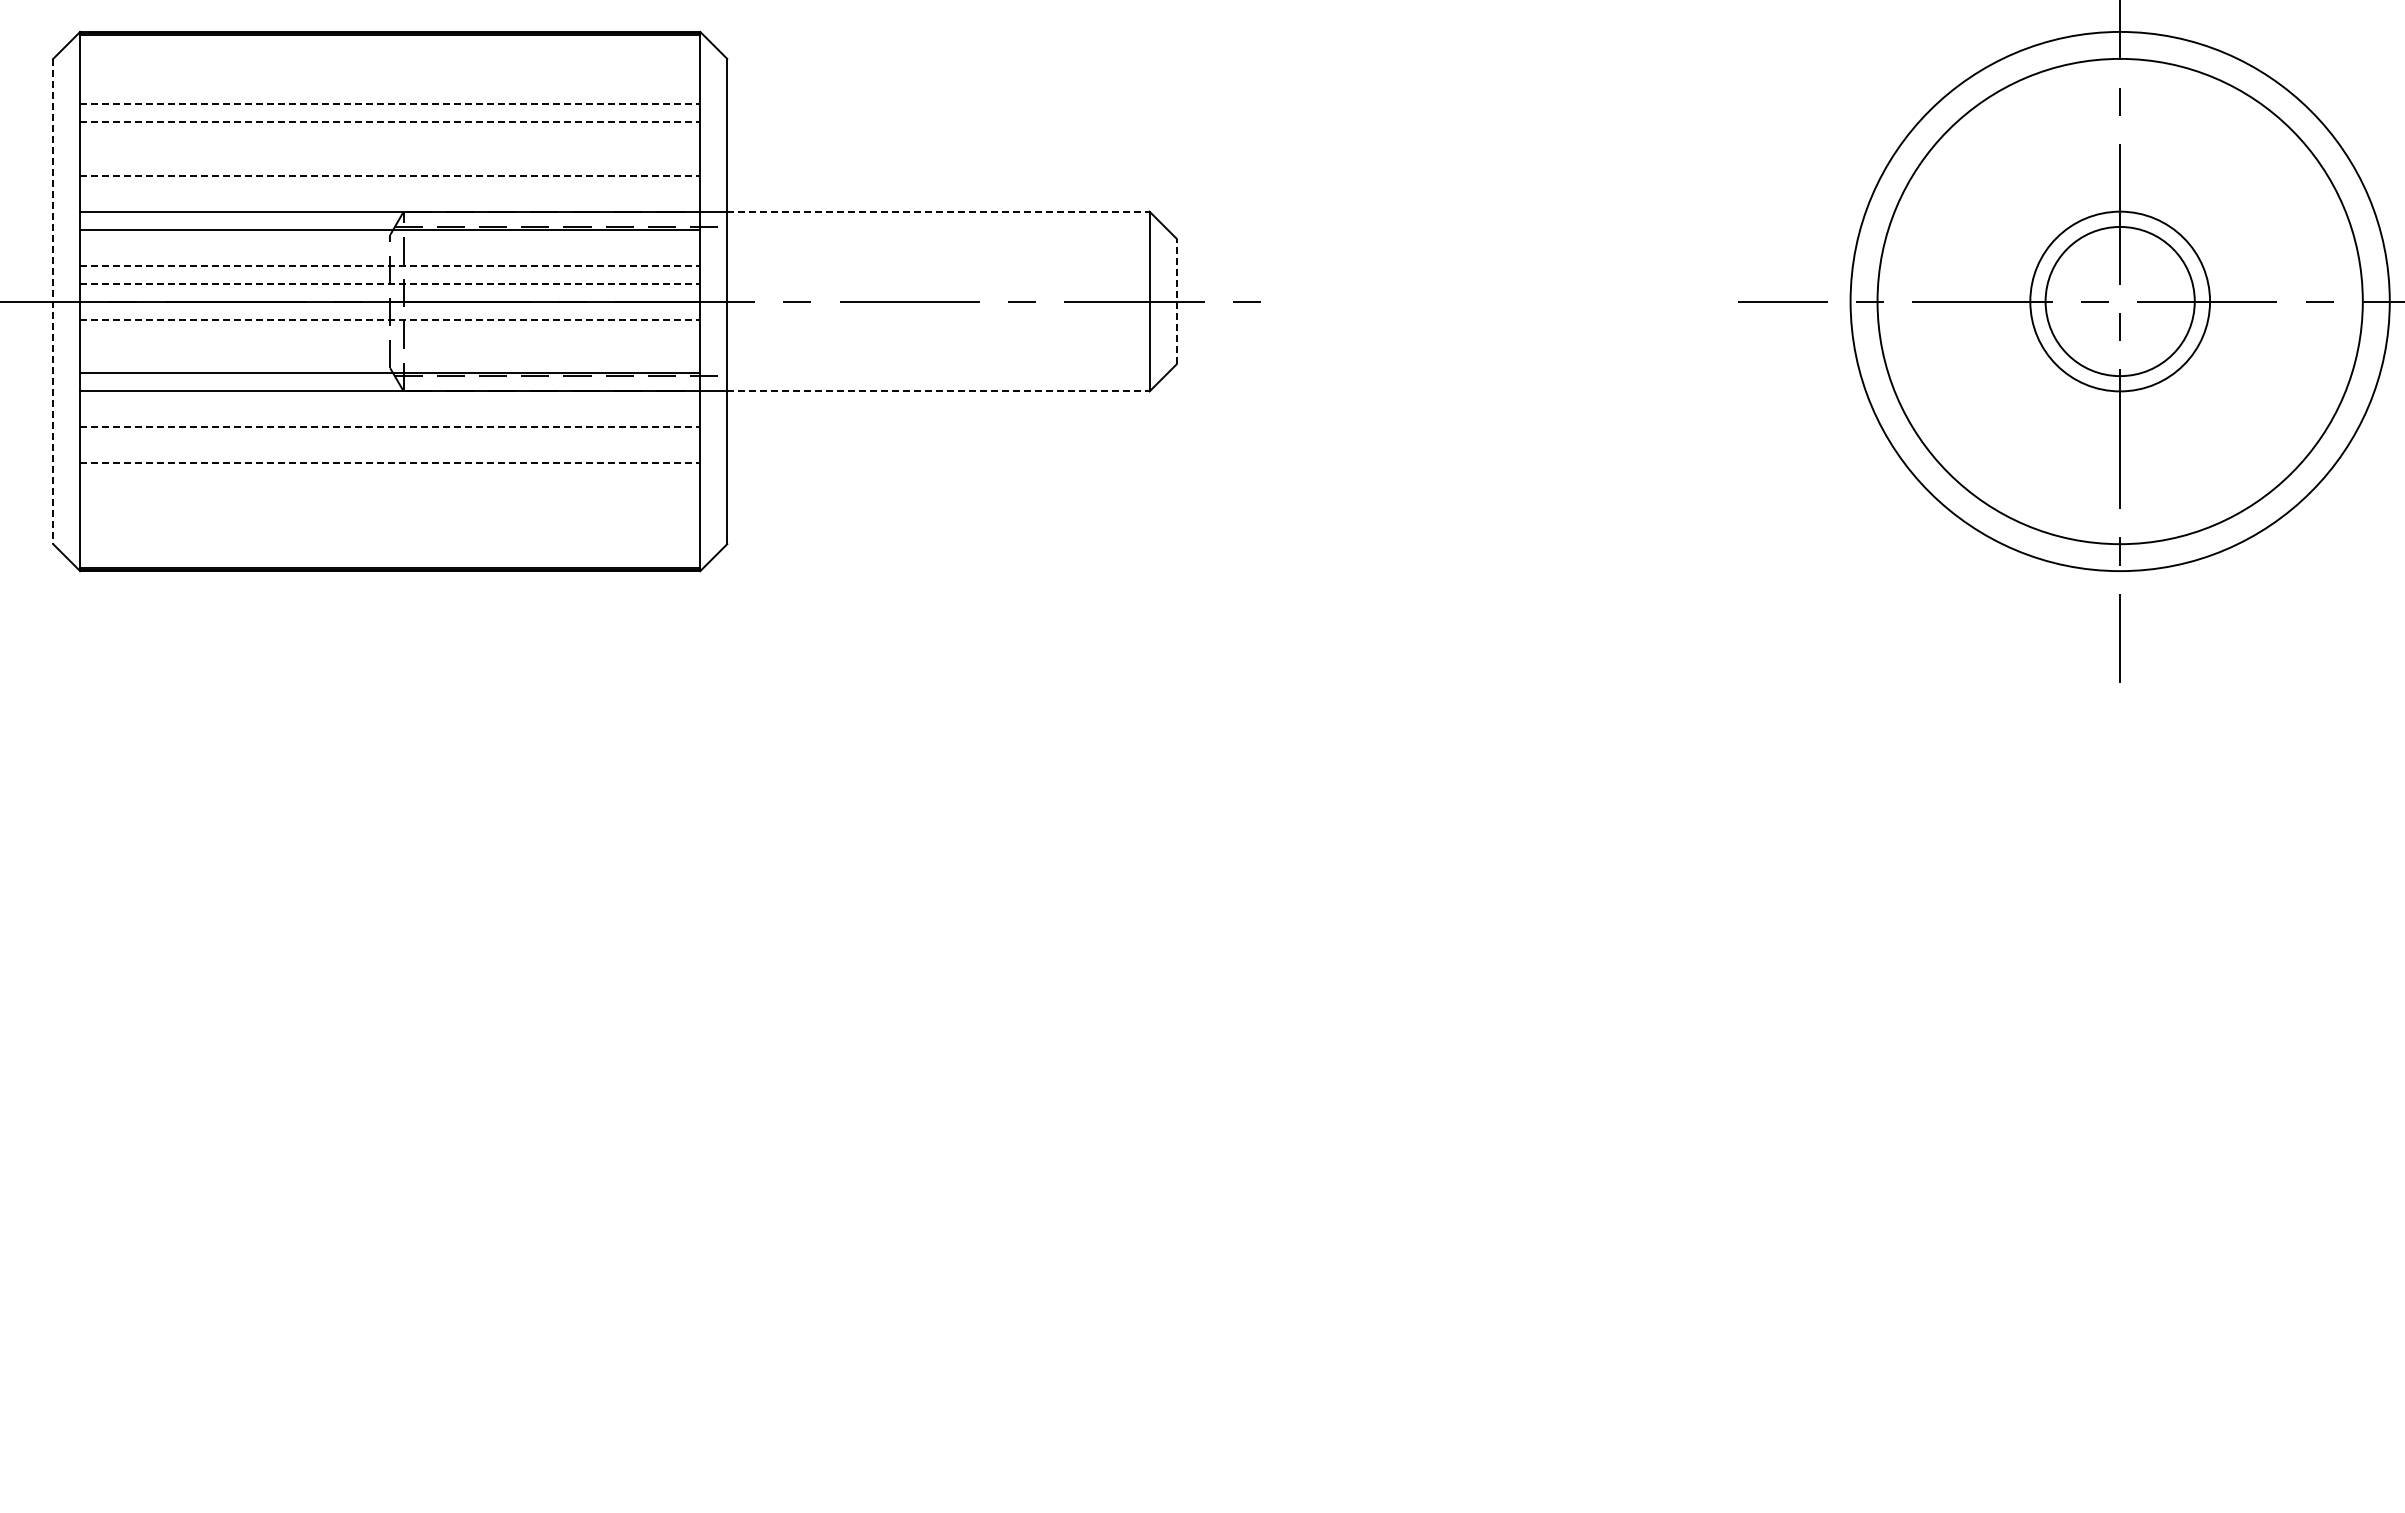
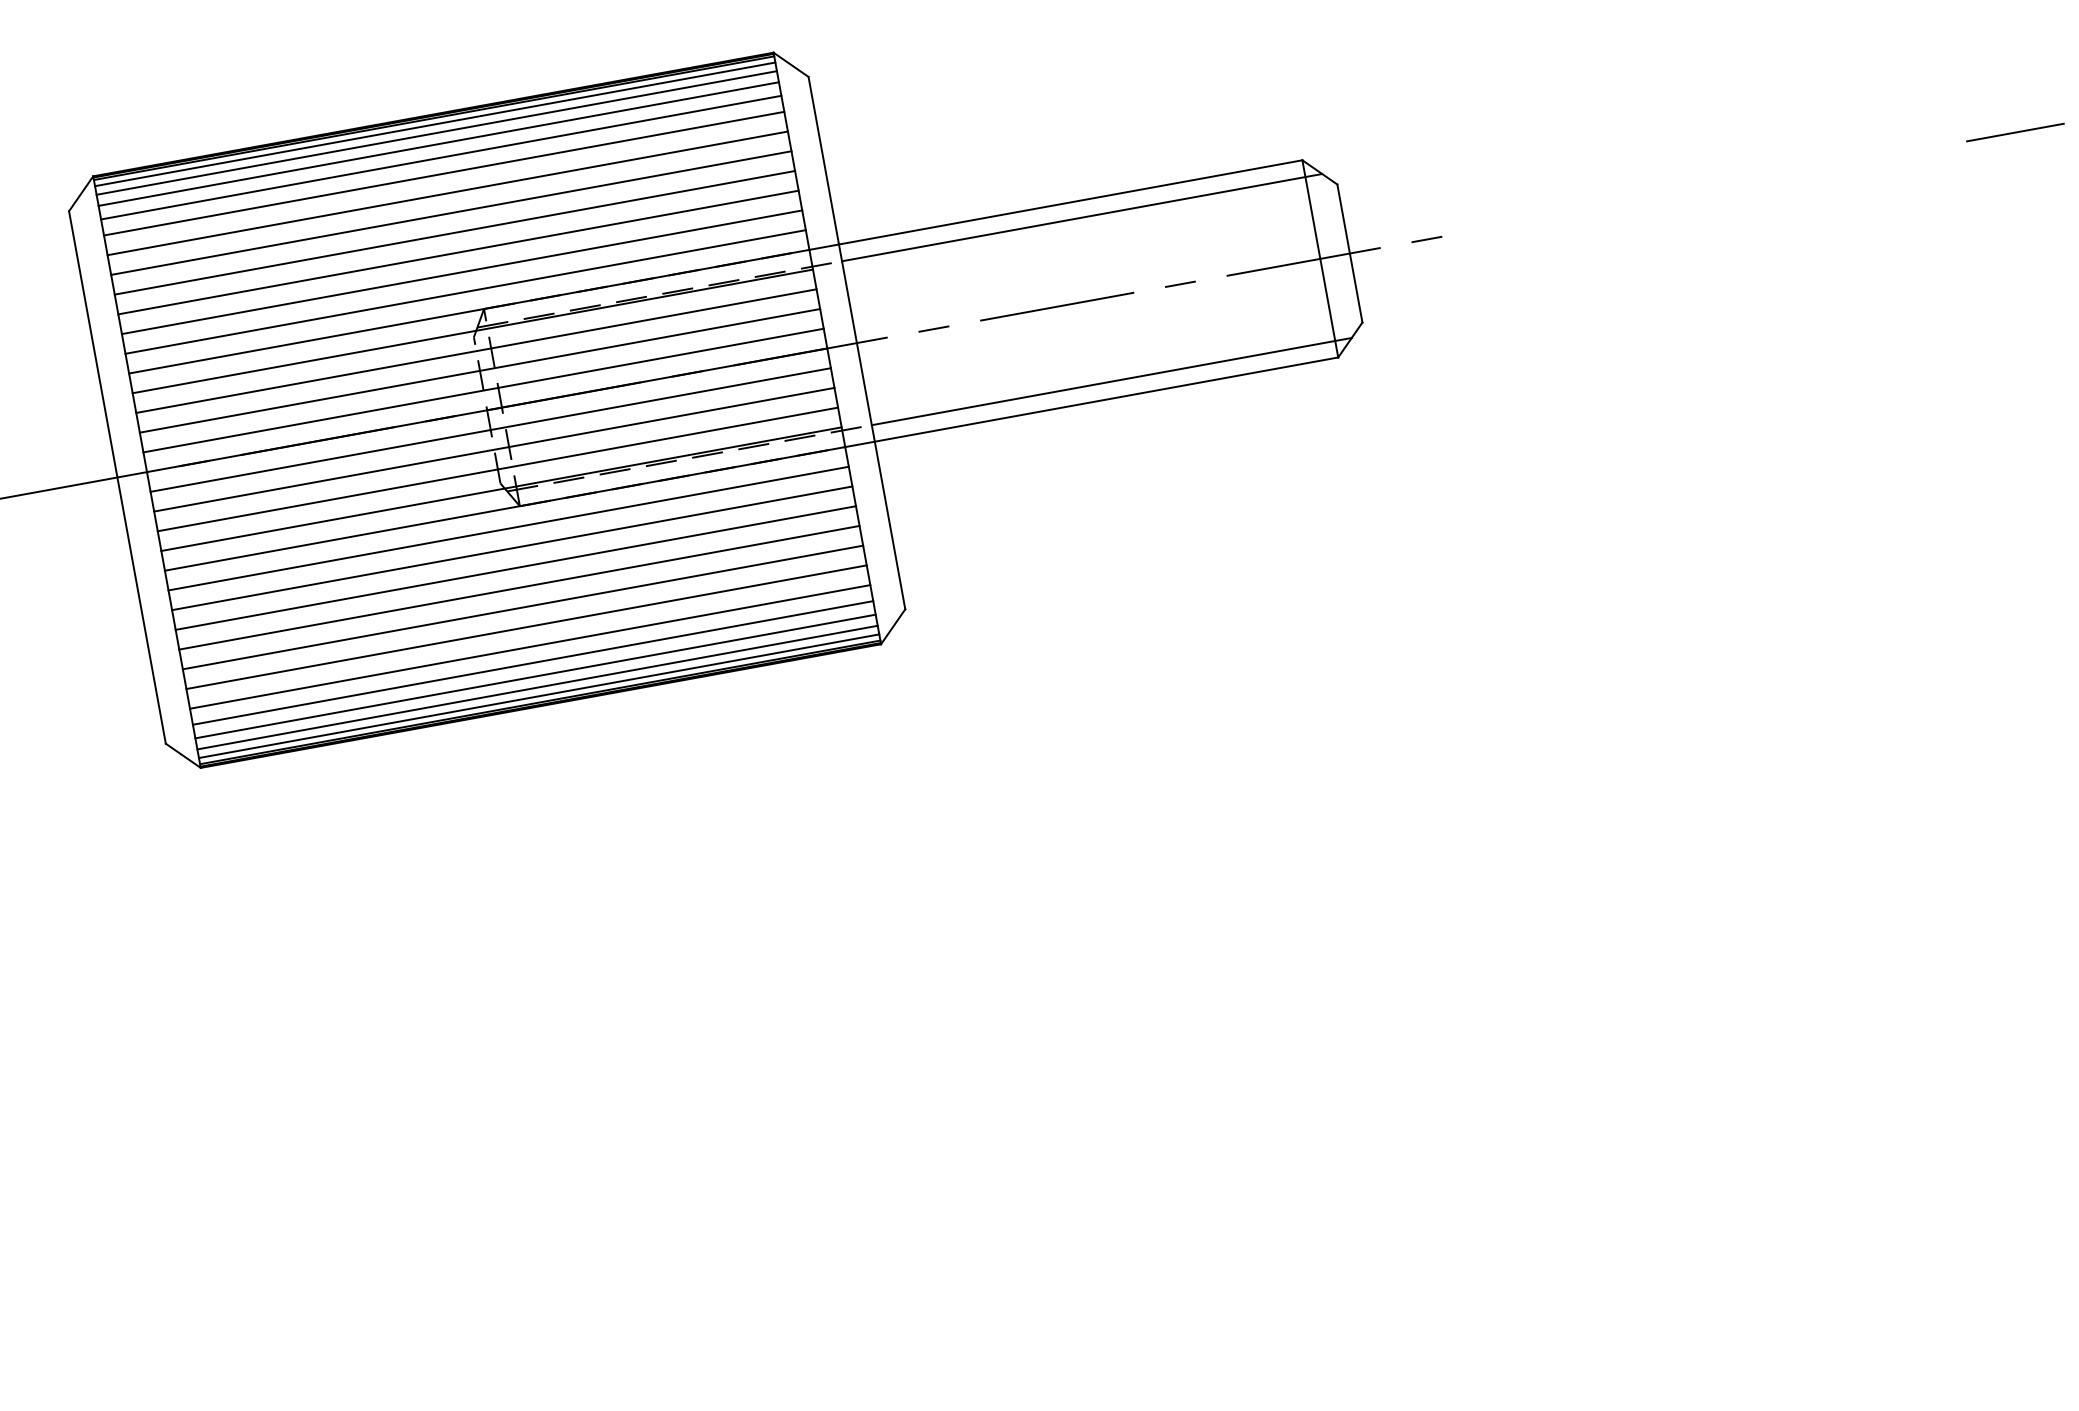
line: (390, 40) -> (435, 123), added
line: (390, 48) -> (437, 132), added
line: (390, 58) -> (439, 143), added
line: (390, 71) -> (441, 157), added
line: (390, 85) -> (444, 173), added
line: (390, 103) -> (447, 192), dashed -> solid
line: (390, 121) -> (451, 212), dashed -> solid
line: (390, 139) -> (455, 232), added
line: (390, 157) -> (458, 252), added
line: (390, 175) -> (462, 271), dashed -> solid
line: (390, 193) -> (465, 291), added
line: (938, 211) -> (1070, 202), dashed -> solid
line: (945, 226) -> (1081, 217), added
line: (390, 247) -> (476, 350), added
line: (390, 265) -> (480, 370), dashed -> solid
line: (390, 283) -> (483, 390), dashed -> solid
line: (53, 301) -> (117, 477), dashed -> solid
line: (1176, 301) -> (1349, 253), dashed -> solid
line: (390, 319) -> (491, 429), dashed -> solid
line: (390, 337) -> (494, 449), added
line: (390, 355) -> (498, 469), added
line: (945, 376) -> (1111, 381), added
line: (938, 391) -> (1106, 399), dashed -> solid
line: (390, 409) -> (508, 528), added
line: (390, 427) -> (512, 548), dashed -> solid
line: (390, 445) -> (516, 568), added
line: (390, 463) -> (519, 587), dashed -> solid
line: (390, 481) -> (523, 607), added
line: (390, 499) -> (526, 627), added
line: (390, 517) -> (530, 647), added
line: (390, 531) -> (533, 662), added
line: (390, 544) -> (535, 676), added
line: (390, 554) -> (537, 687), added
line: (390, 562) -> (539, 696), added

